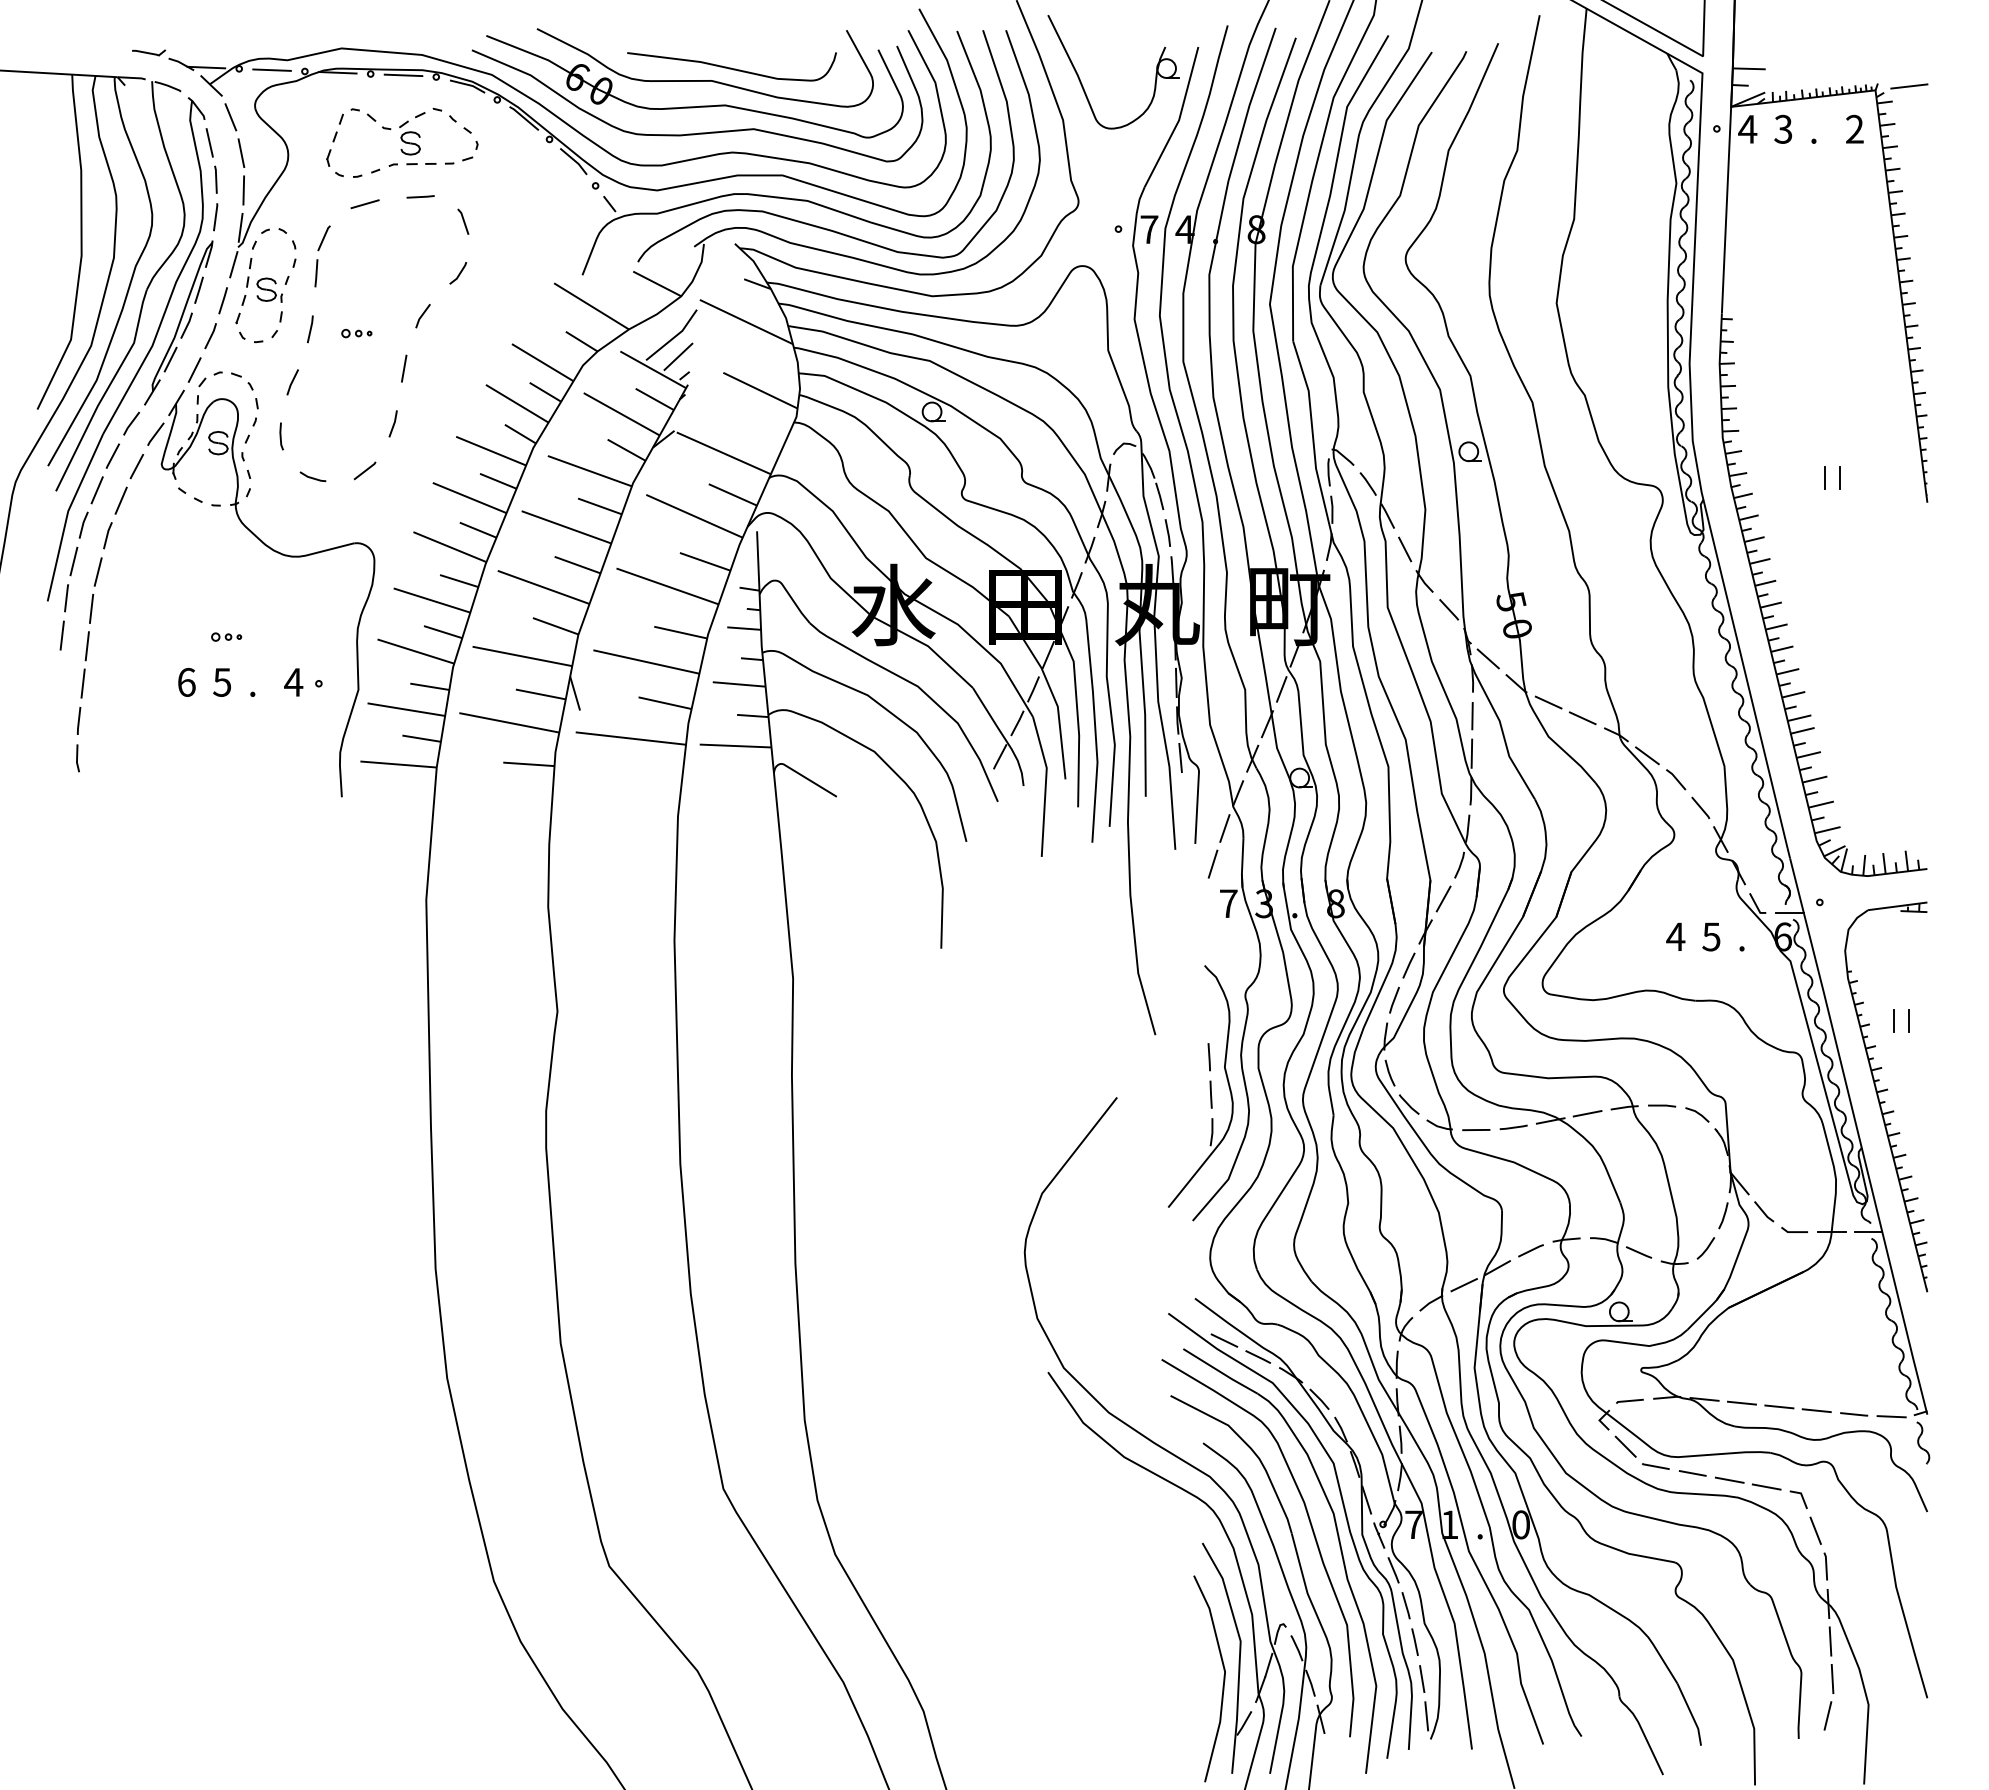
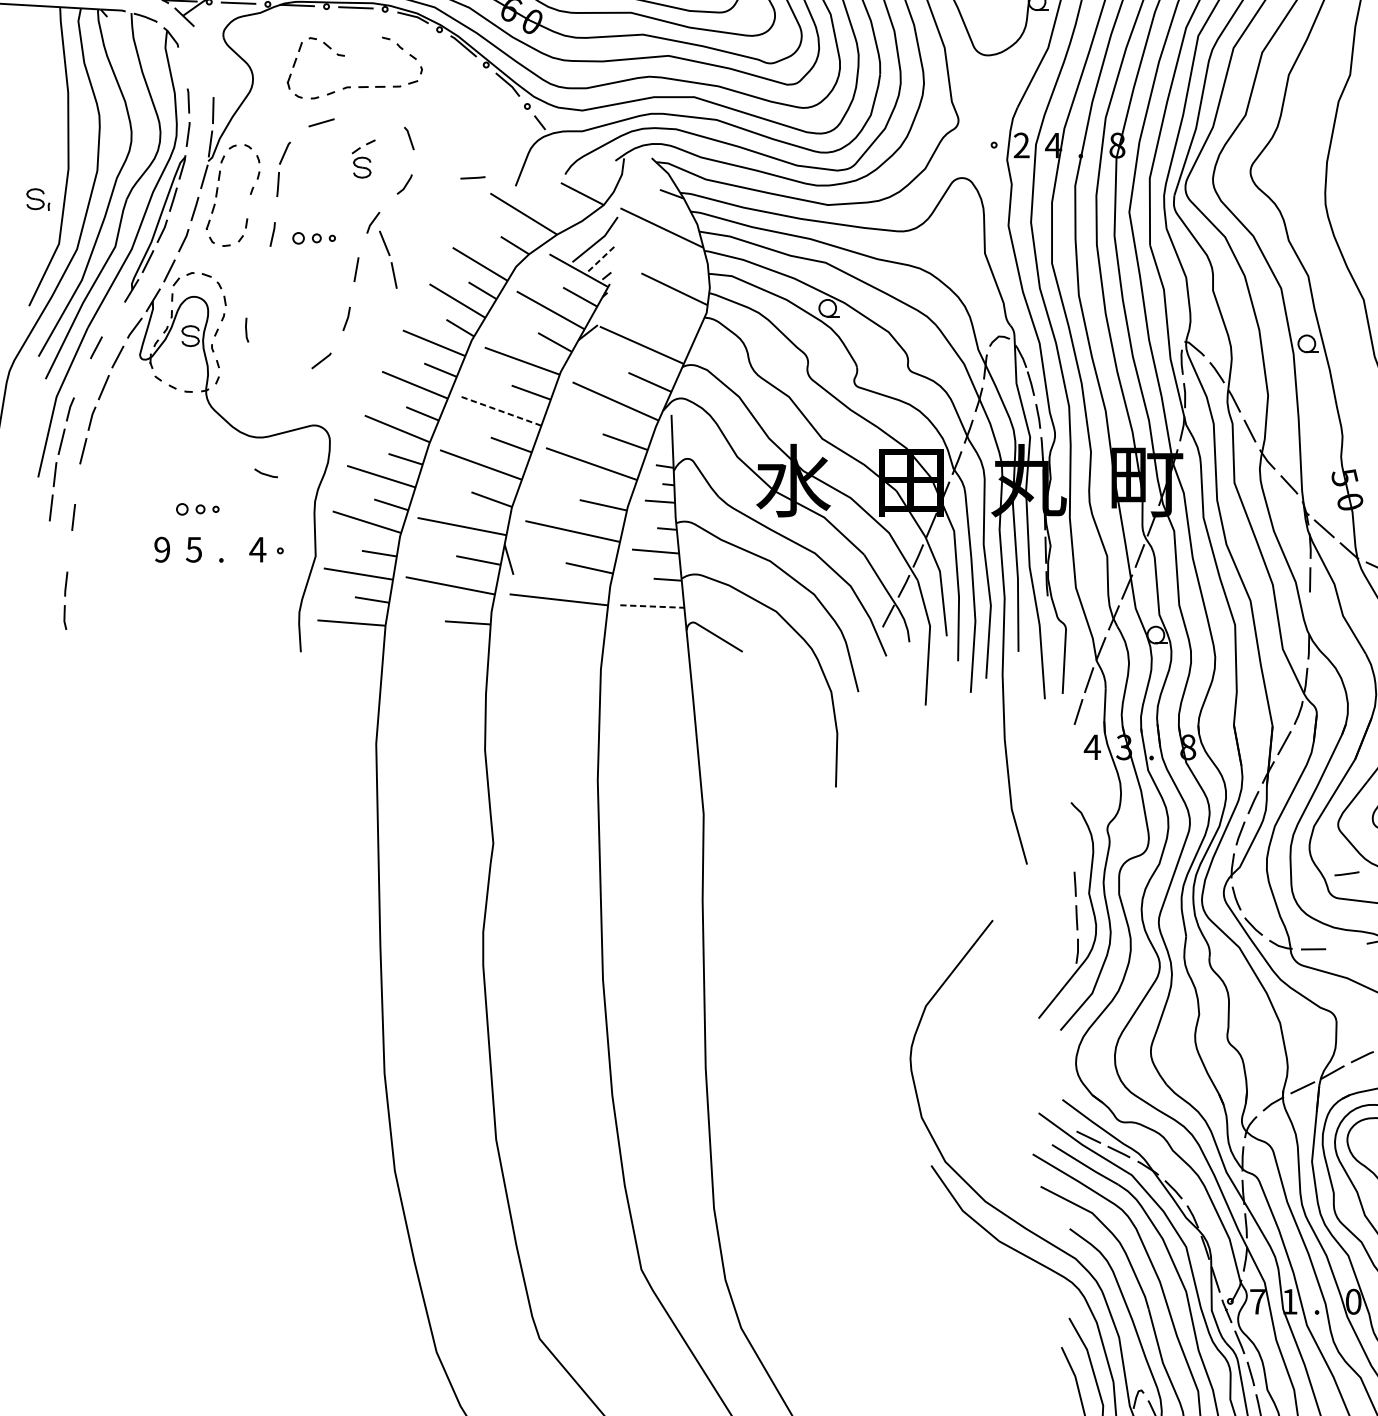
part: (412, 133) -> (363, 158), moved
part: (234, 135) -> (388, 259), moved
line: (209, 142) -> (182, 67), removed
line: (420, 196) -> (472, 177), moved
text: (1149, 229) -> (1021, 145), 7 -> 2
part: (269, 289) -> (38, 198), moved
part: (356, 333) -> (313, 238), size x1.6
line: (678, 356) -> (601, 258), solid -> dashed
line: (292, 382) -> (256, 282), removed
line: (131, 423) -> (113, 318), removed
line: (312, 477) -> (265, 473), moved
line: (96, 490) -> (81, 378), removed
line: (566, 527) -> (501, 411), solid -> dashed
line: (91, 608) -> (77, 483), removed
part: (226, 636) -> (197, 508), size x1.6
text: (186, 681) -> (162, 548), 6 -> 9
line: (82, 683) -> (69, 550), removed
line: (735, 746) -> (652, 606), solid -> dashed
line: (1471, 753) -> (1309, 613), removed
line: (1180, 757) -> (1049, 616), removed
text: (1228, 903) -> (1092, 747), 7 -> 4
line: (1513, 1127) -> (1346, 873), moved

